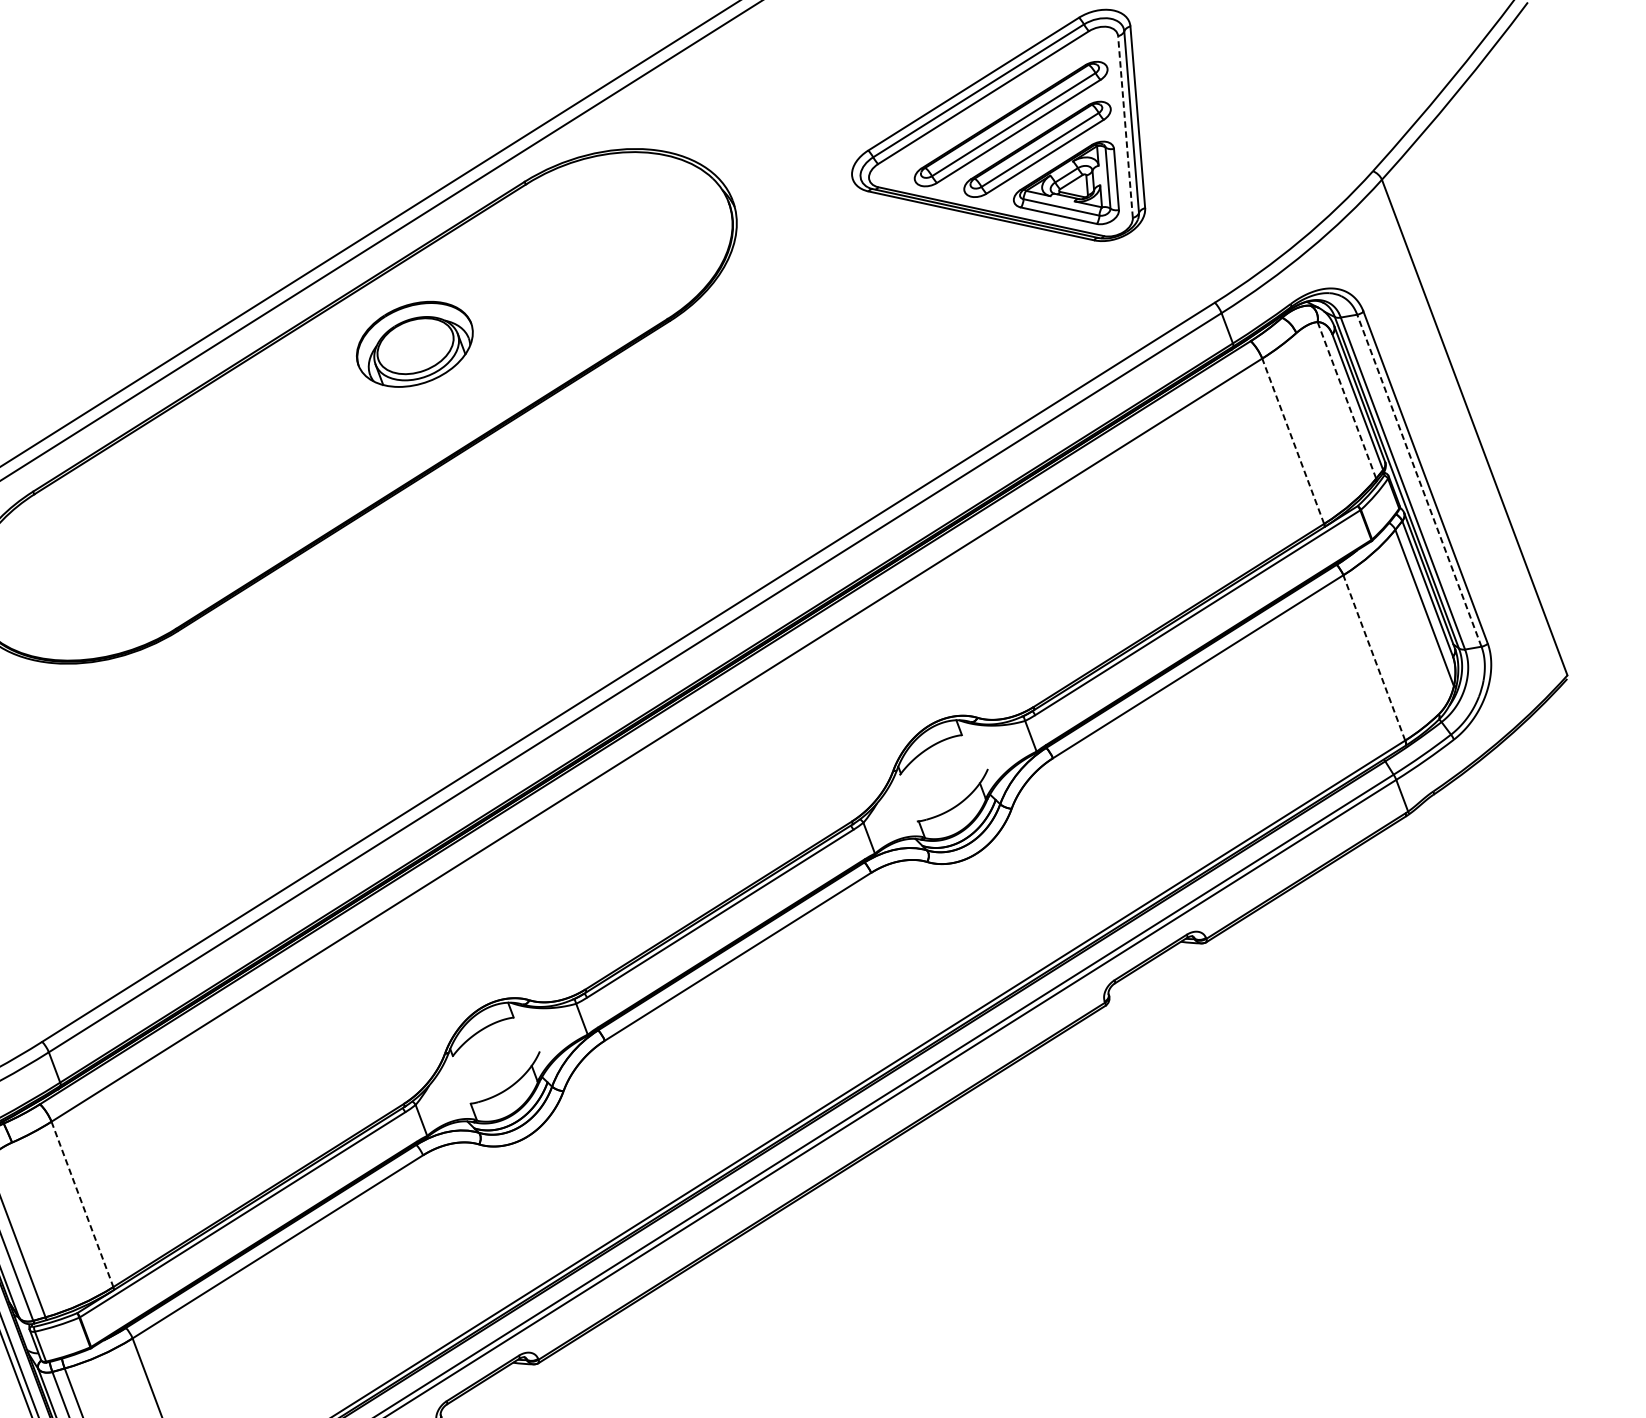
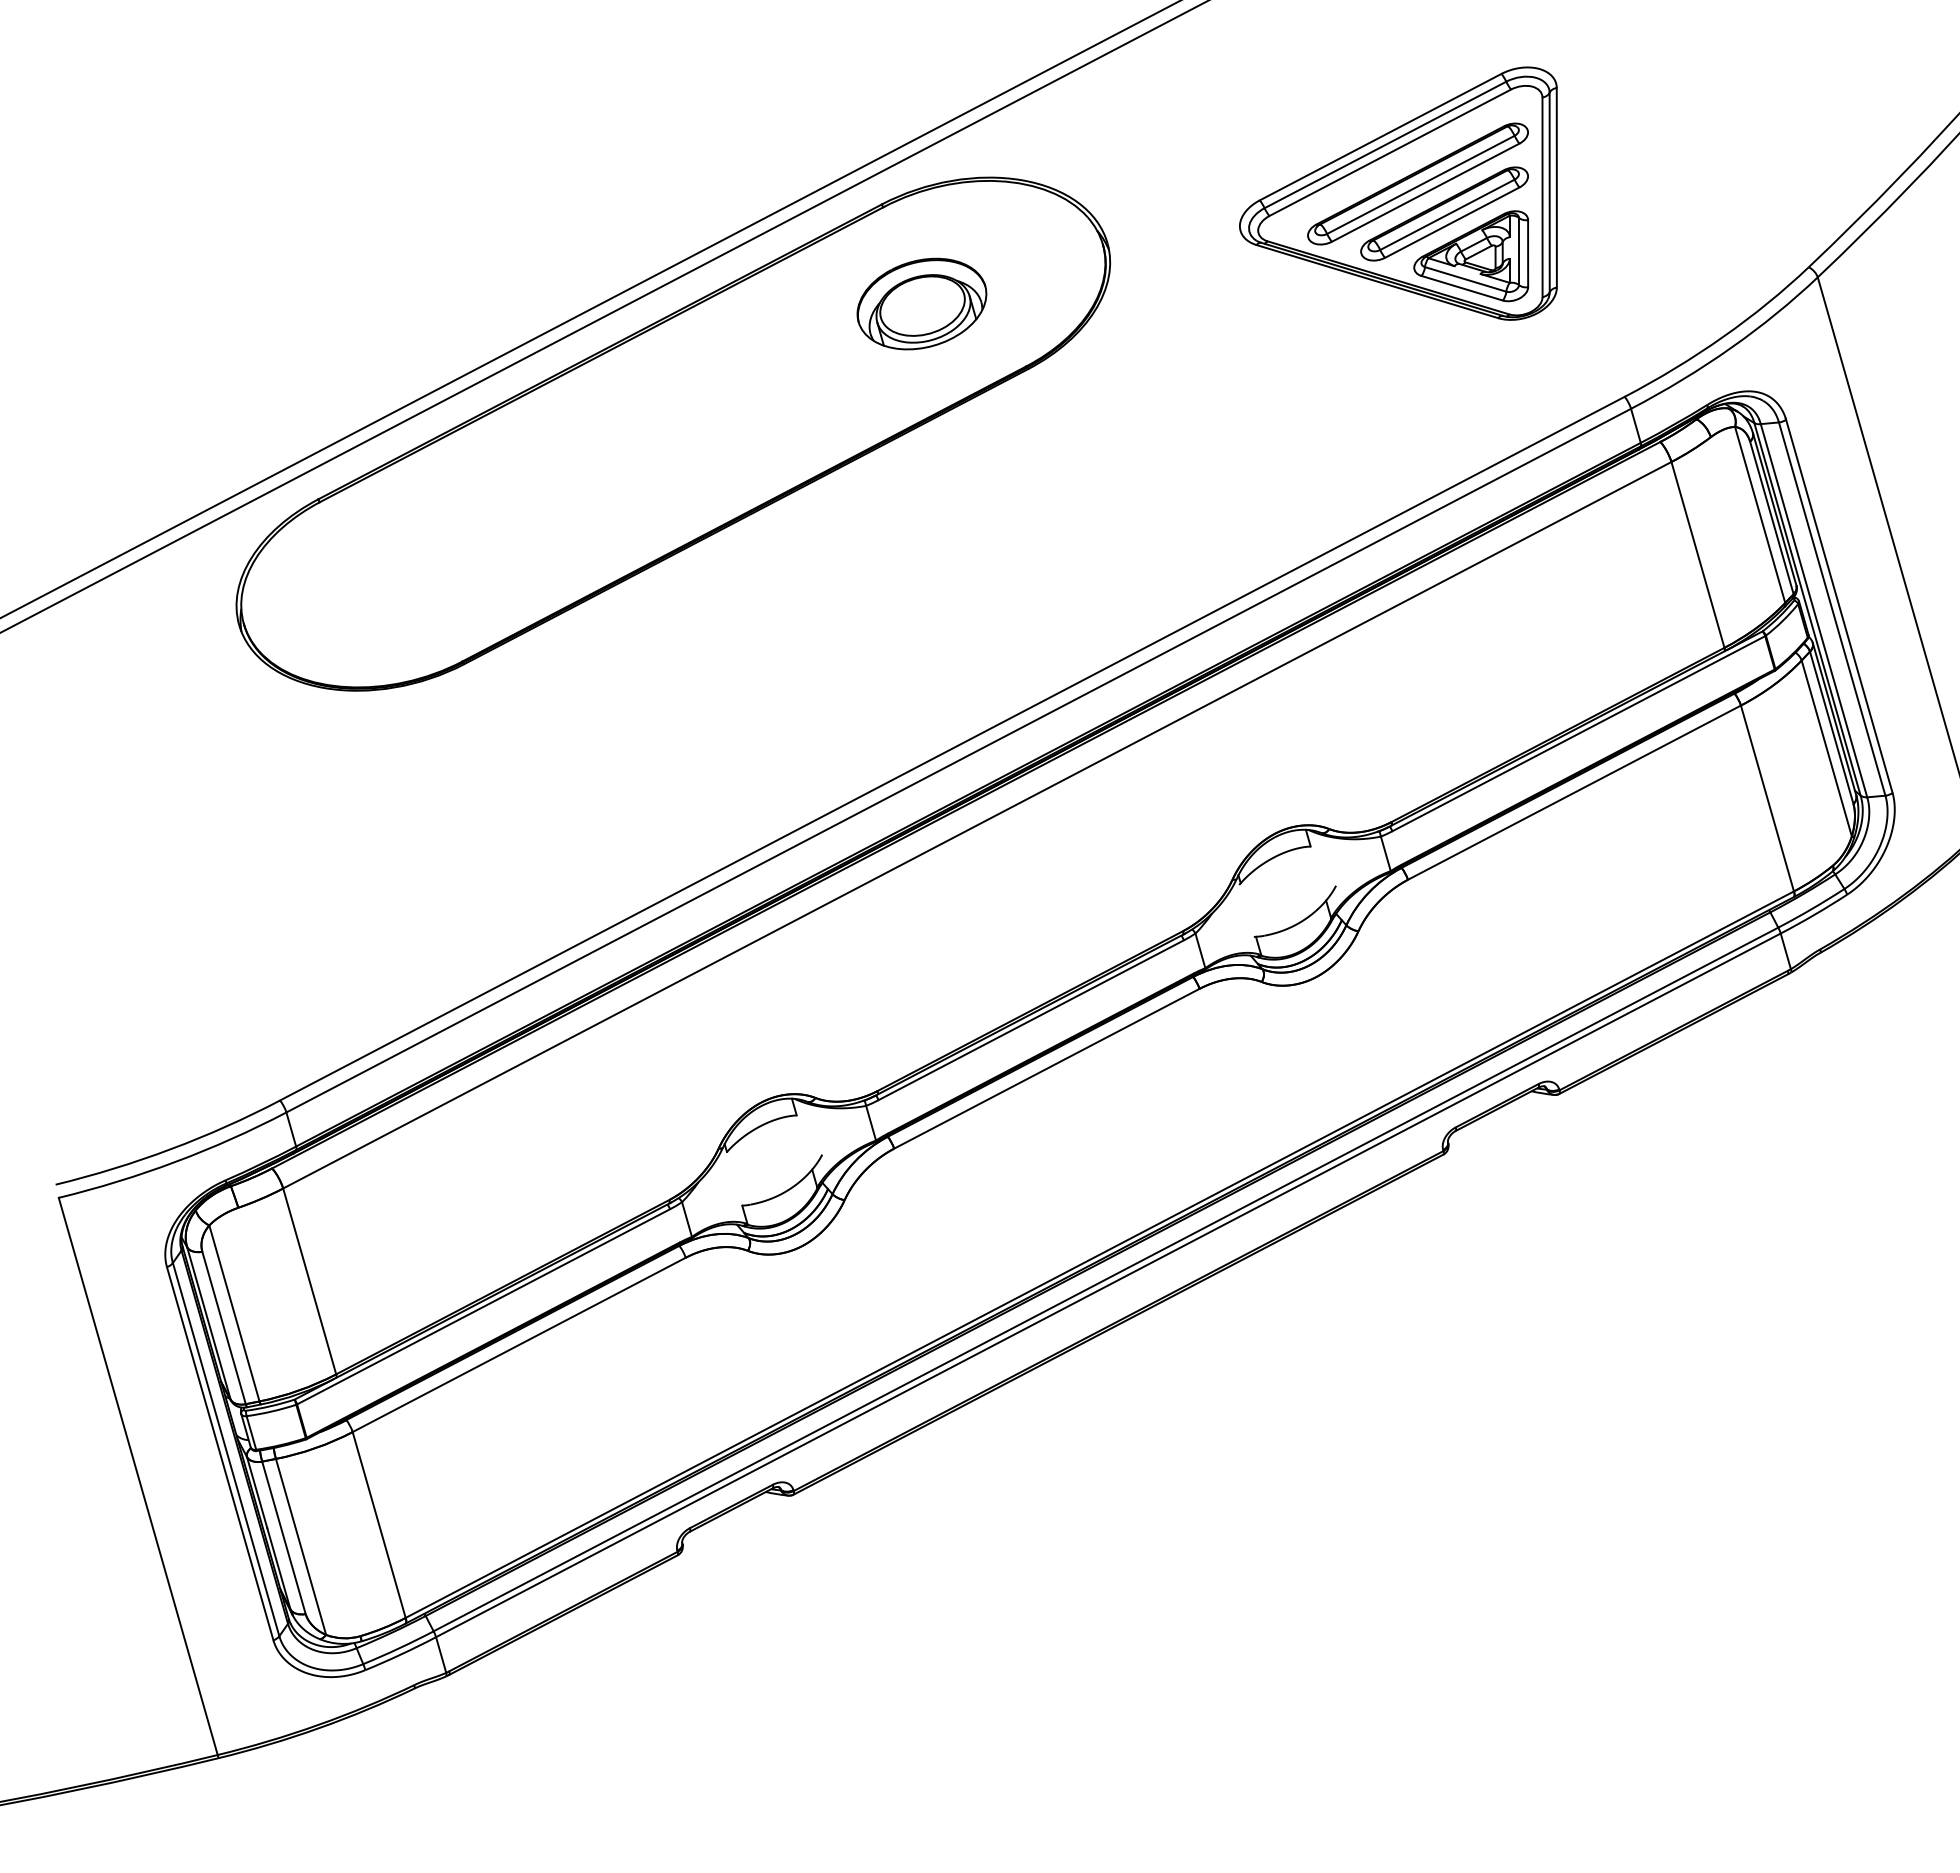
line: (1125, 127) -> (1542, 197), dashed -> solid
part: (414, 343) -> (921, 303), moved
line: (1347, 400) -> (1760, 515), dashed -> solid
line: (1292, 440) -> (1697, 554), dashed -> solid
line: (1419, 480) -> (1832, 608), dashed -> solid
line: (1374, 657) -> (1767, 798), dashed -> solid
line: (82, 1204) -> (309, 1281), dashed -> solid

